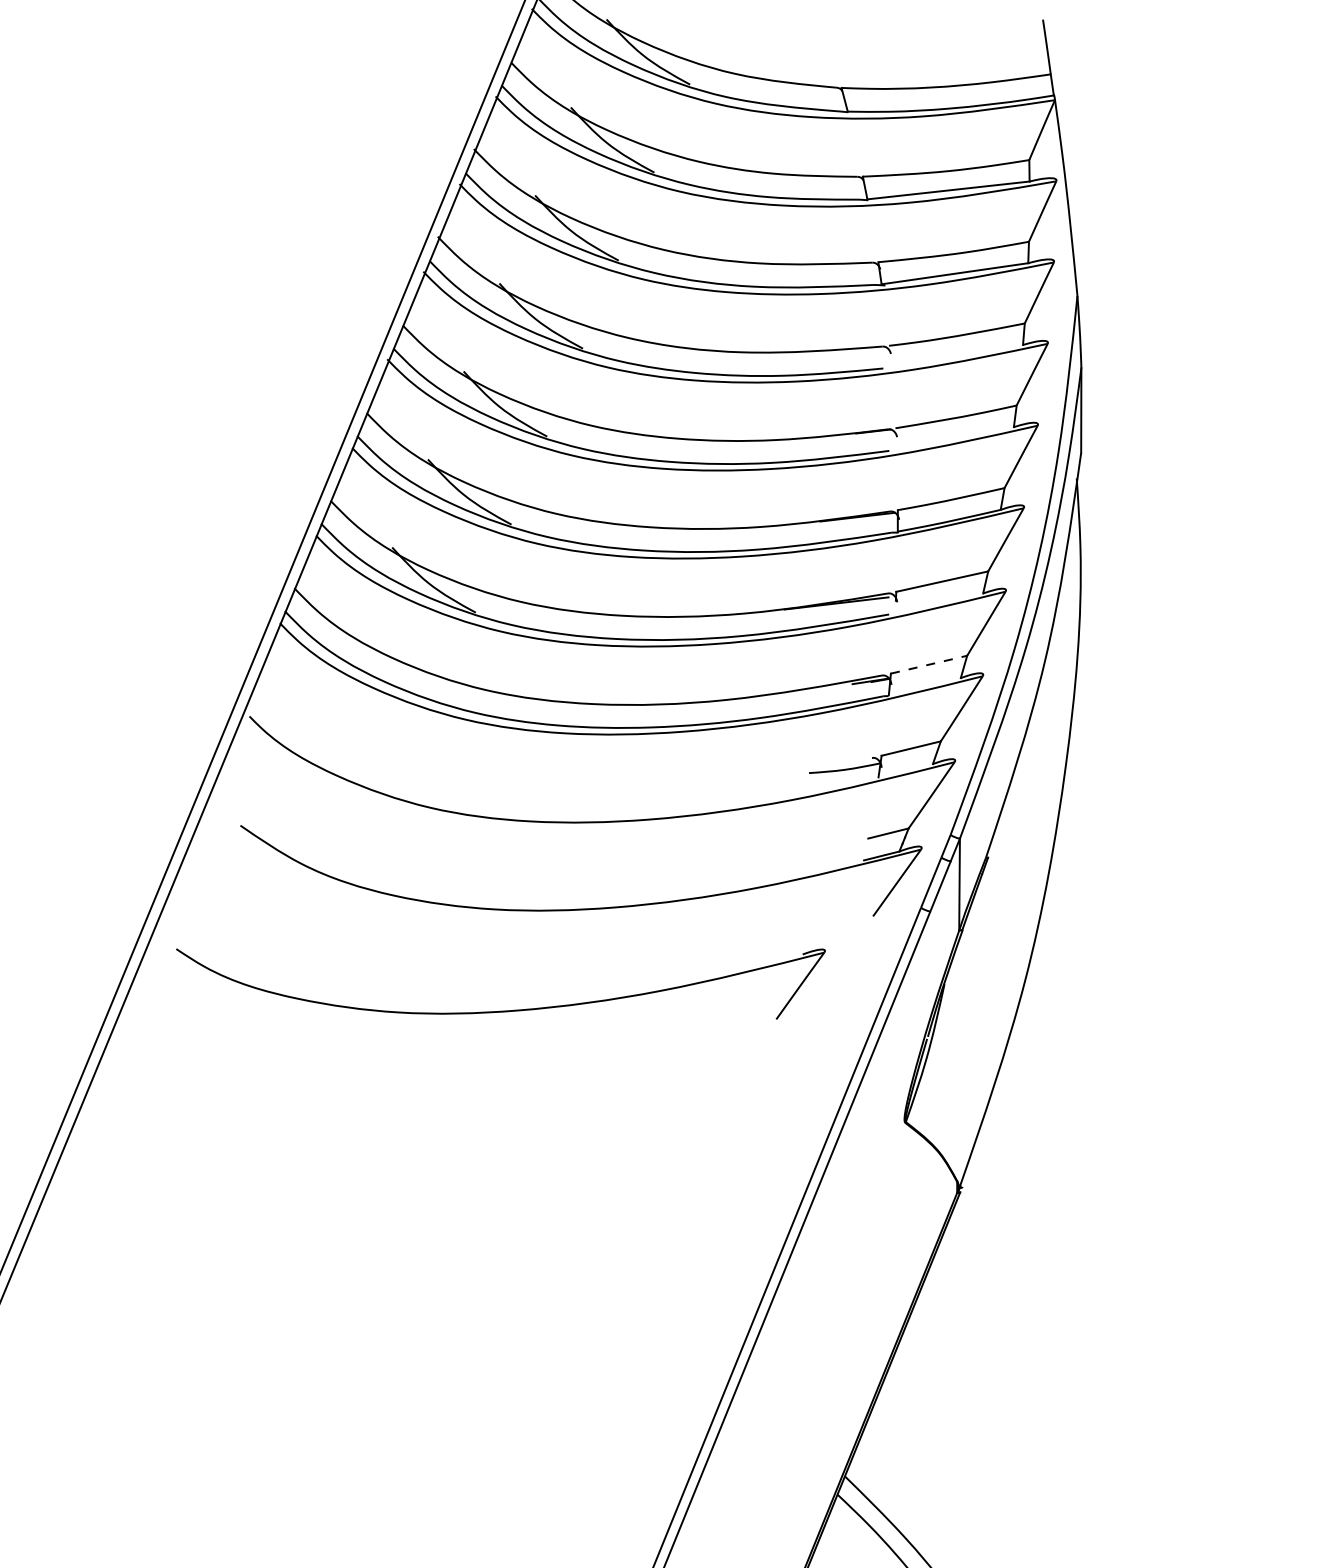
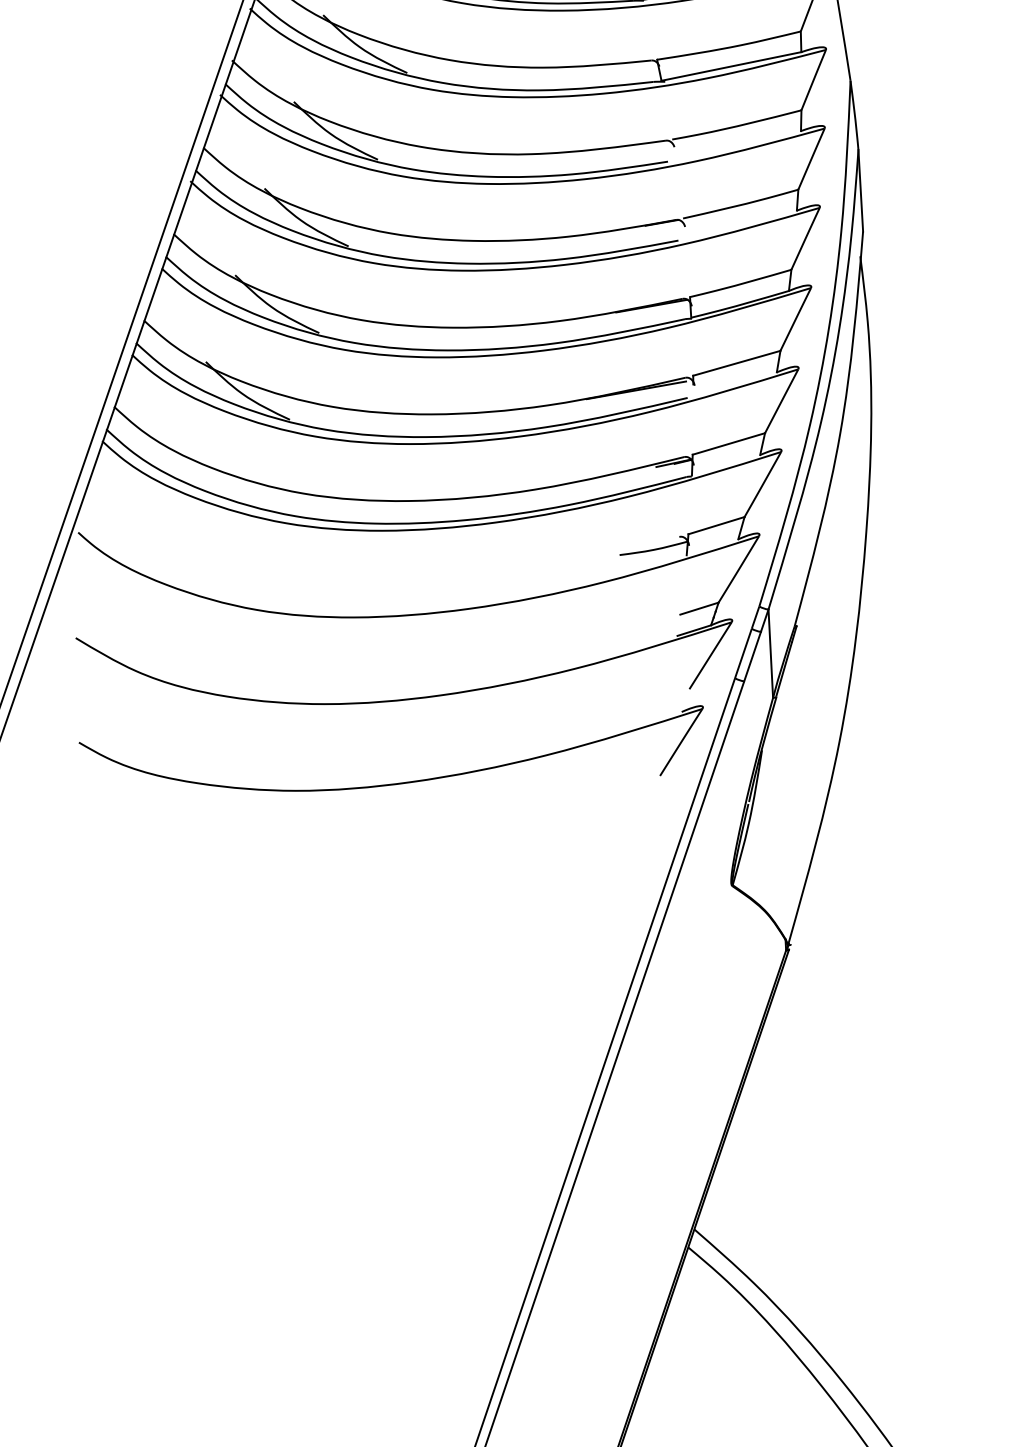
line: (929, 664) -> (729, 443), dashed -> solid
part: (500, 1010) -> (394, 783), moved

